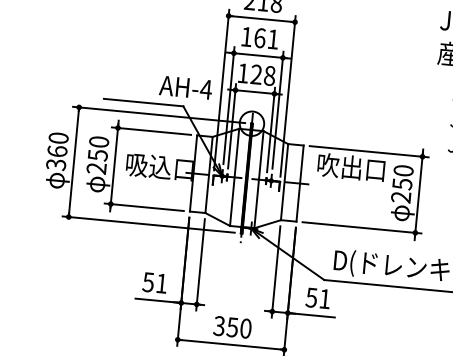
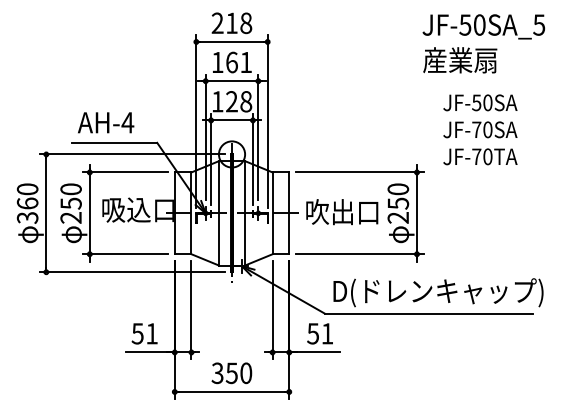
text: (186, 87) -> (106, 122), moved
text: (351, 167) -> (342, 212), moved

